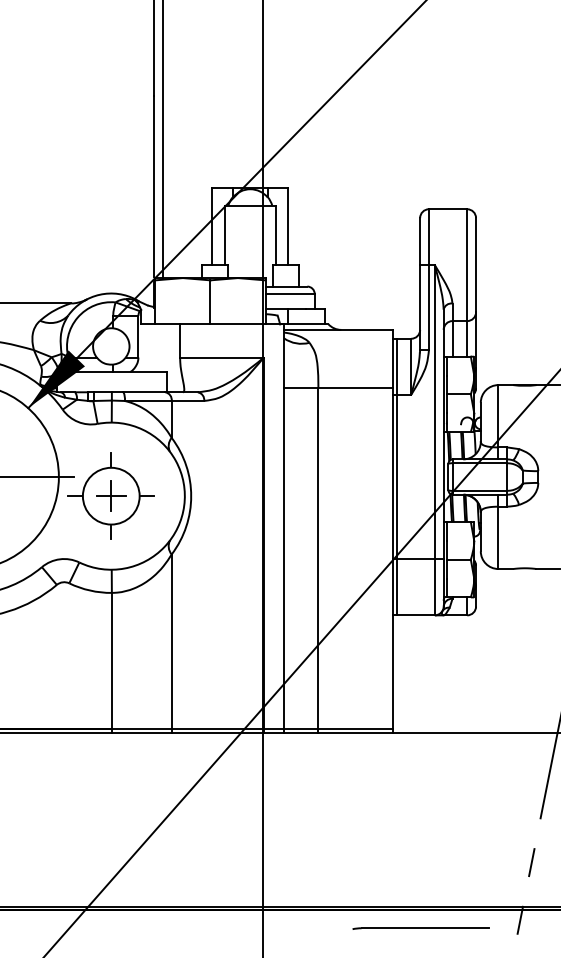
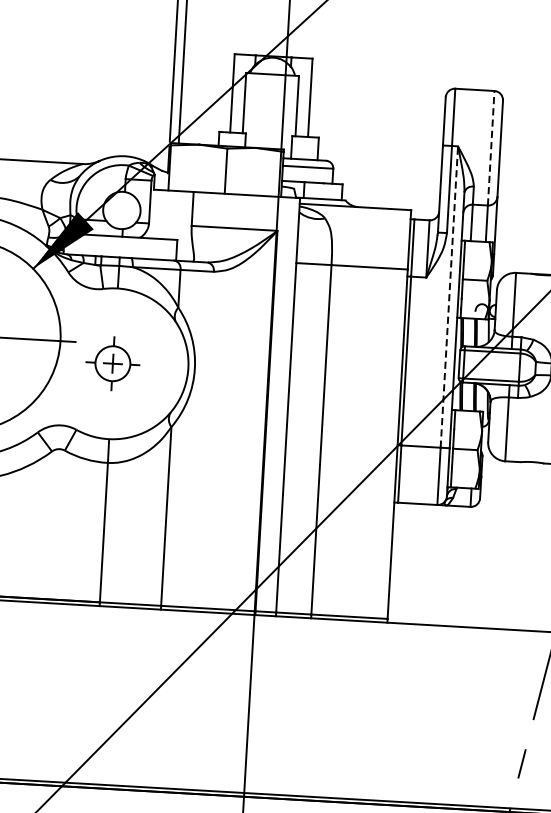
line: (467, 265) -> (491, 148), solid -> dashed
line: (434, 411) -> (449, 296), solid -> dashed
part: (110, 495) -> (112, 363), size x0.6

